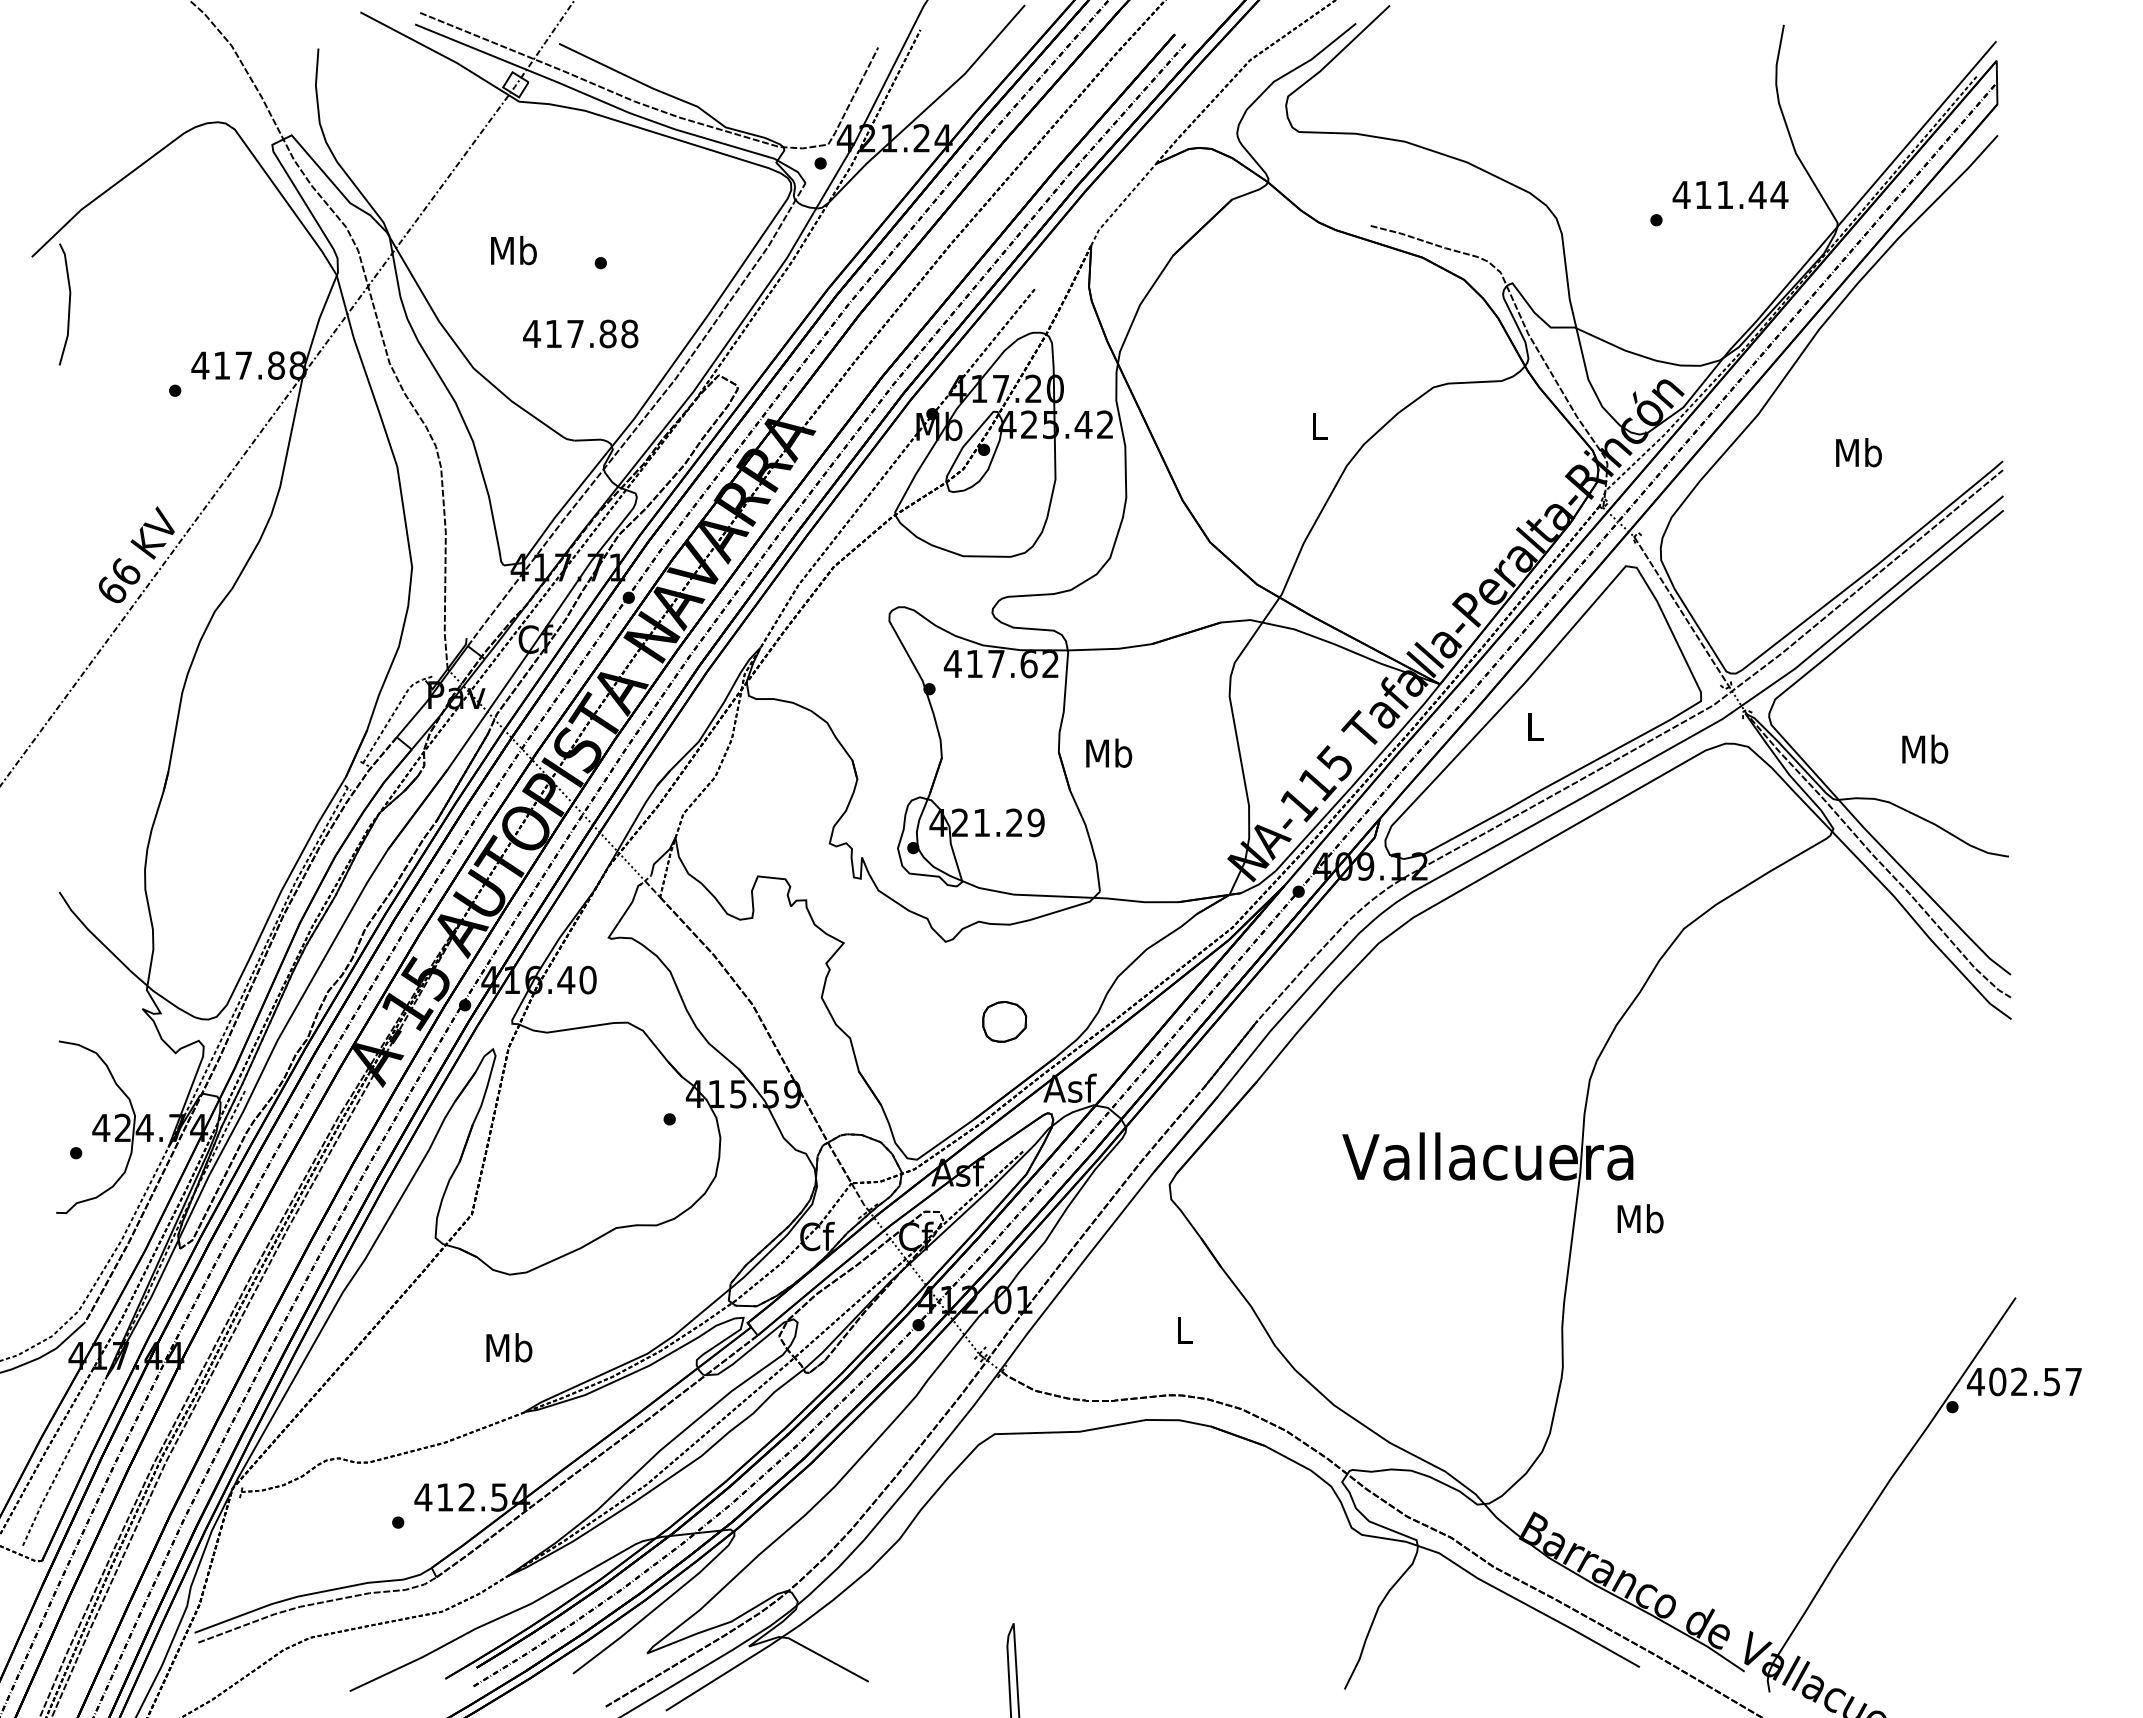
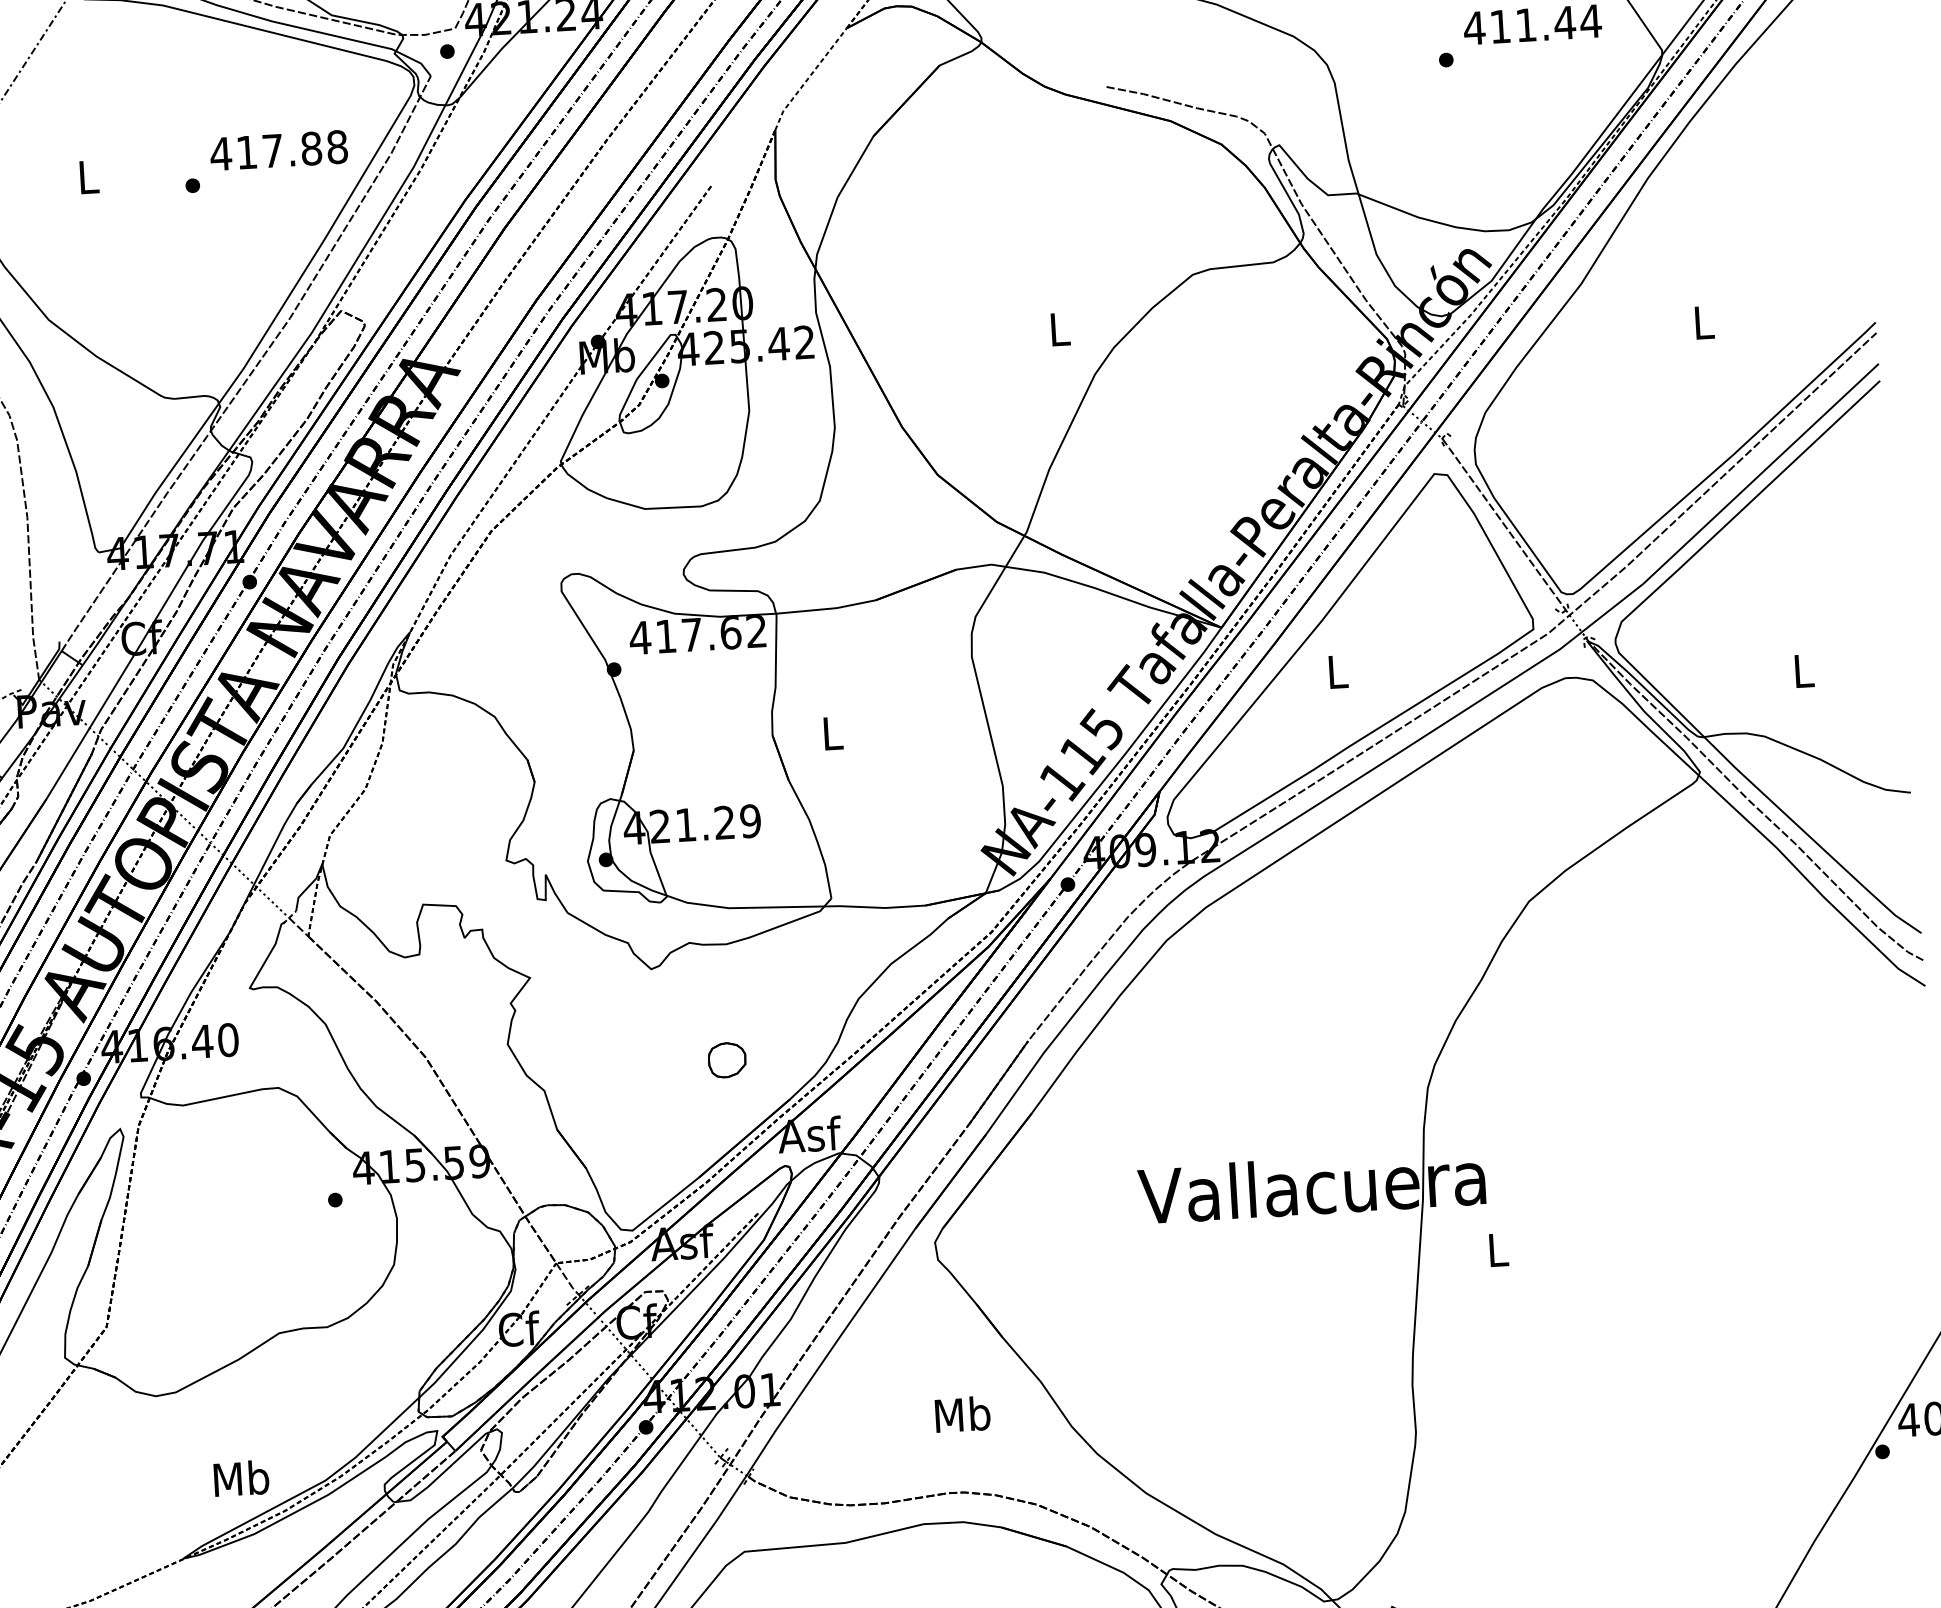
text: (513, 250) -> (87, 176), Mb -> L
text: (580, 333) -> (278, 150), moved
text: (1858, 452) -> (1703, 322), Mb -> L
text: (1925, 748) -> (1803, 669), Mb -> L
text: (1109, 752) -> (832, 732), Mb -> L
part: (1004, 1021) -> (726, 1059), size x0.71
text: (1640, 1218) -> (1497, 1249), Mb -> L
text: (1184, 1329) -> (962, 1413), L -> Mb
text: (509, 1347) -> (241, 1478), moved

